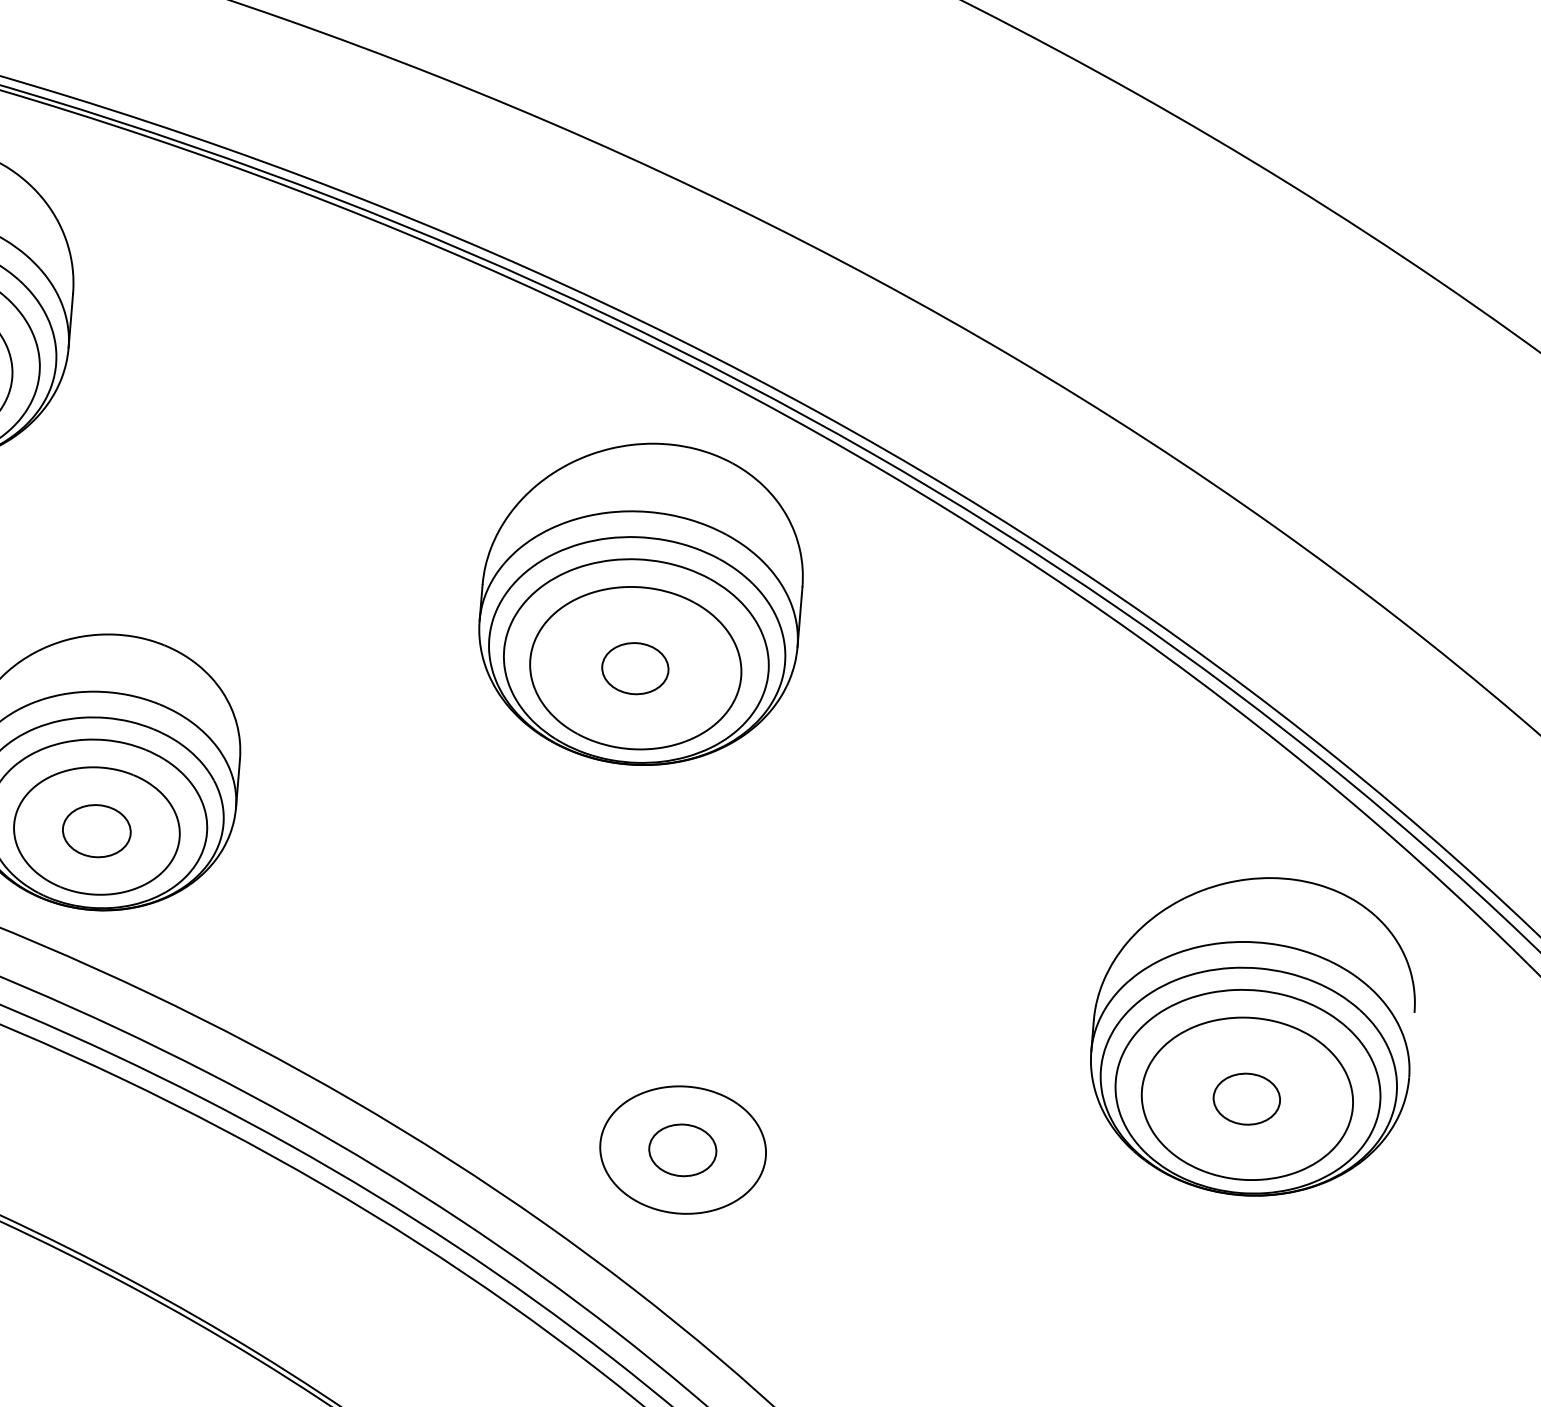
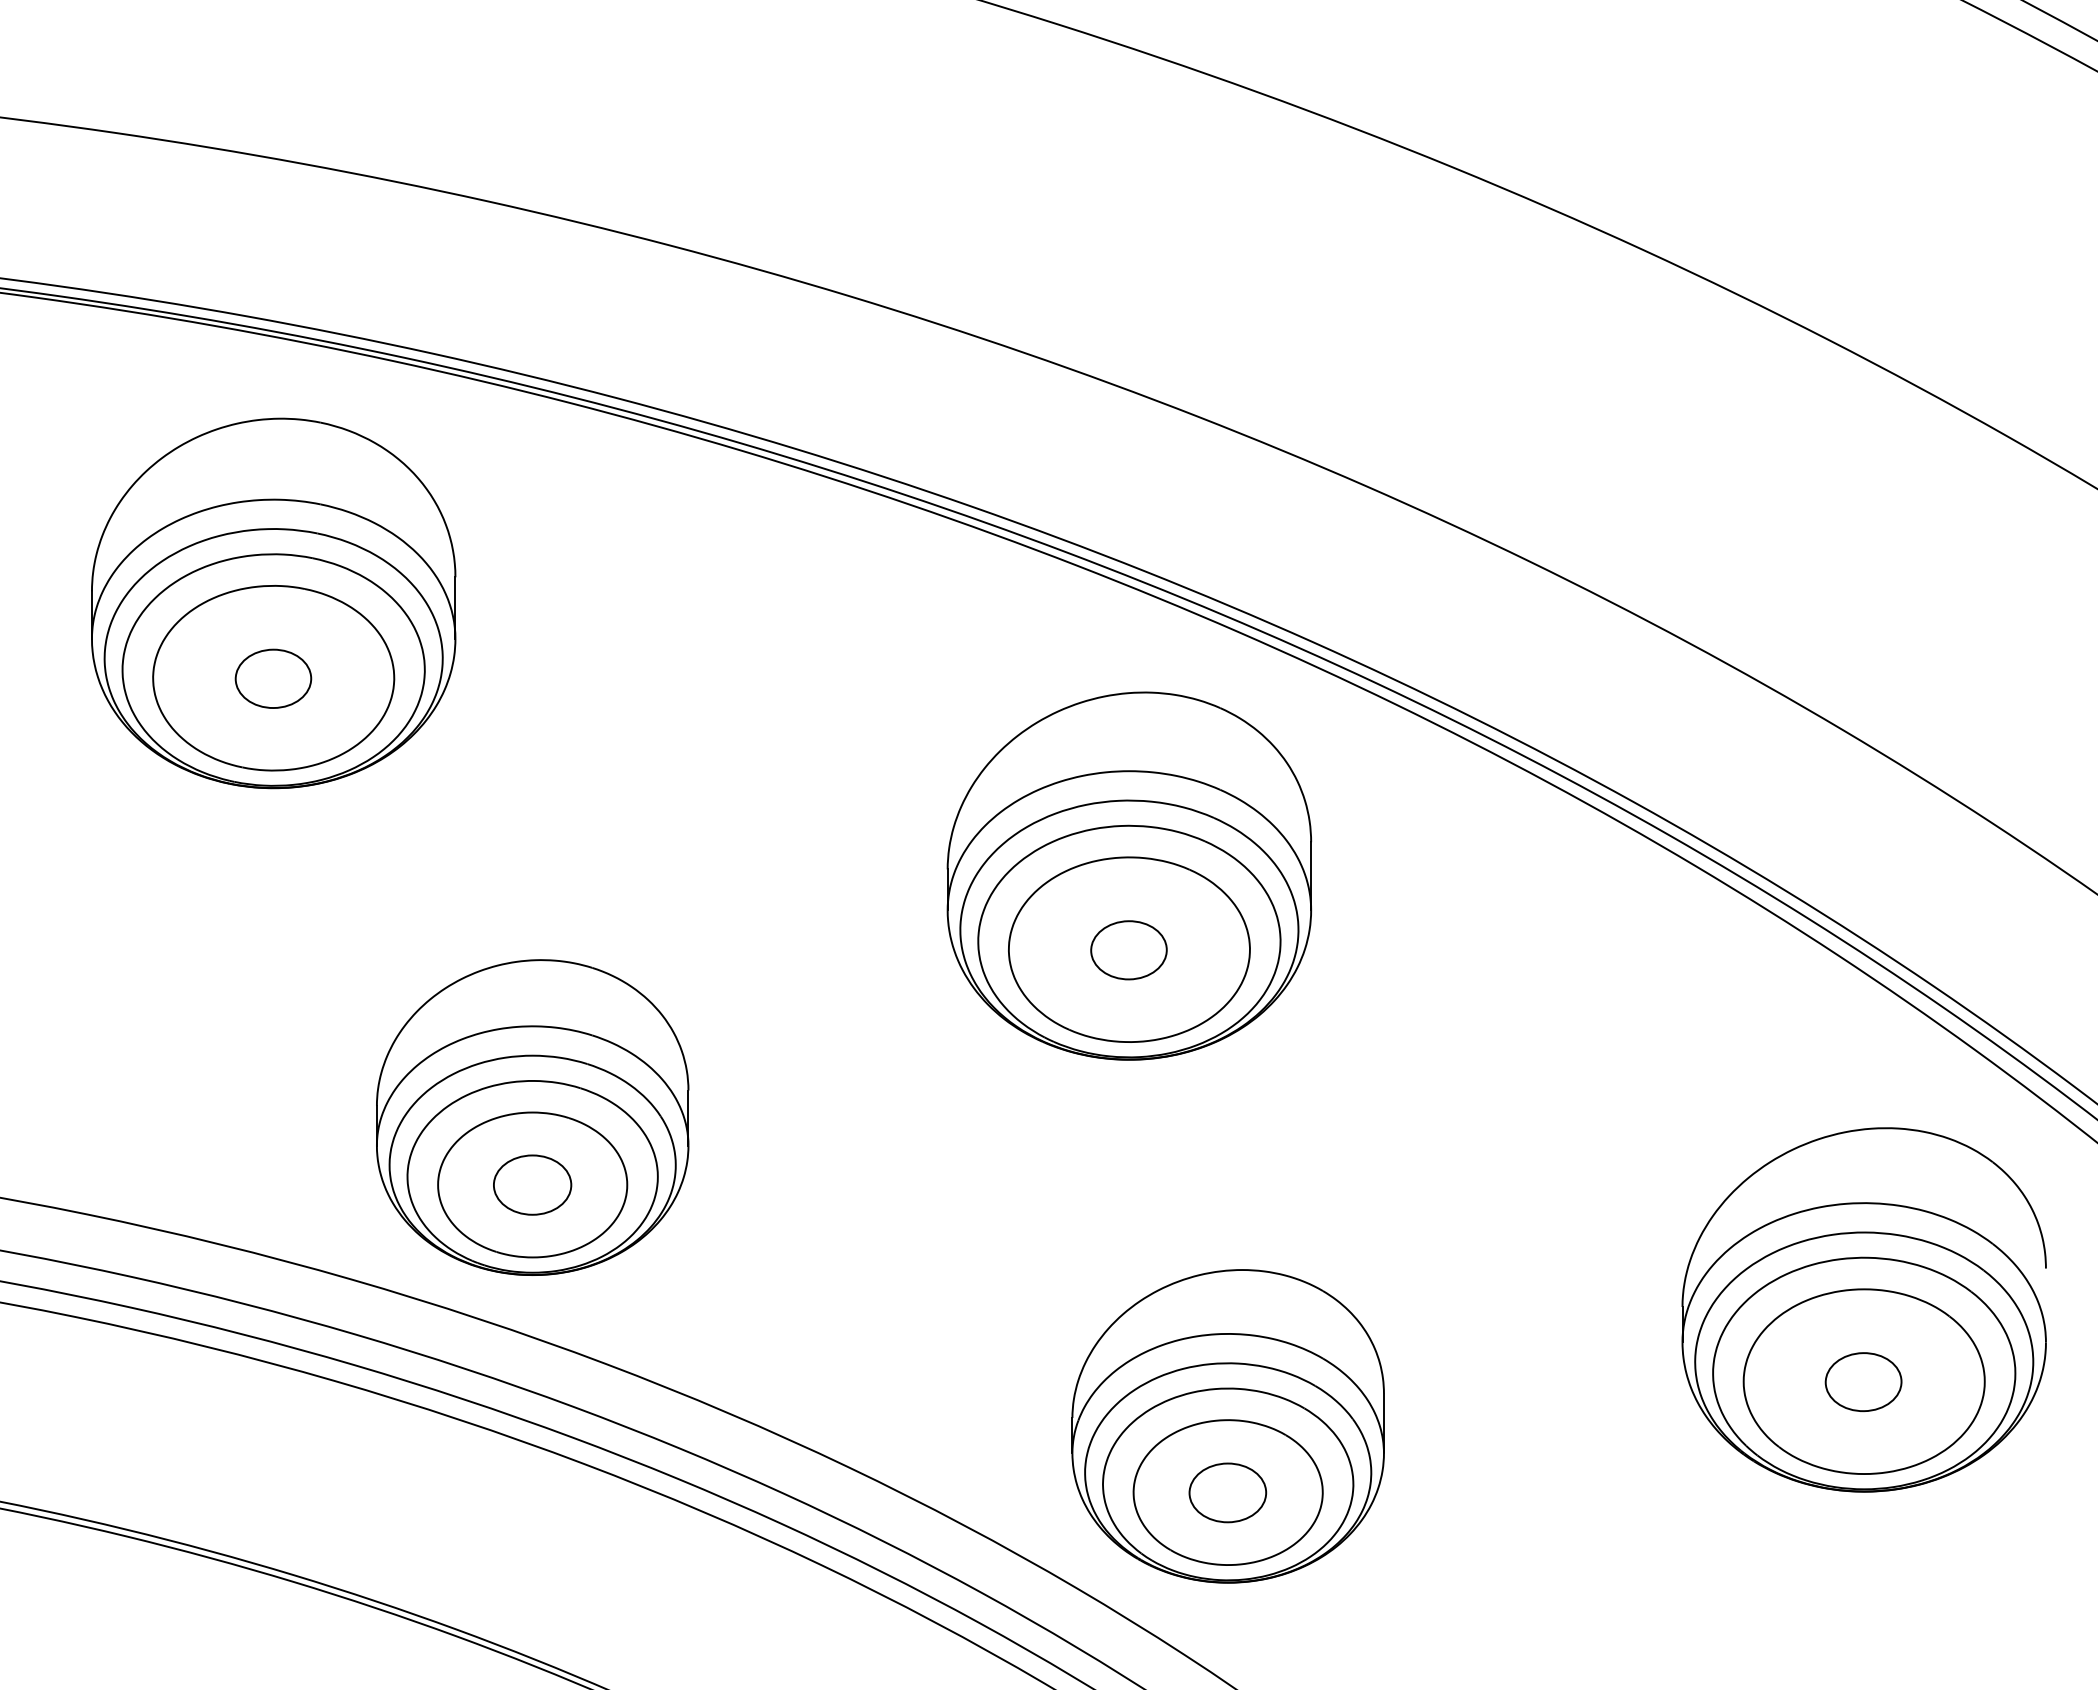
part: (687, 1092) -> (1227, 1426), added

